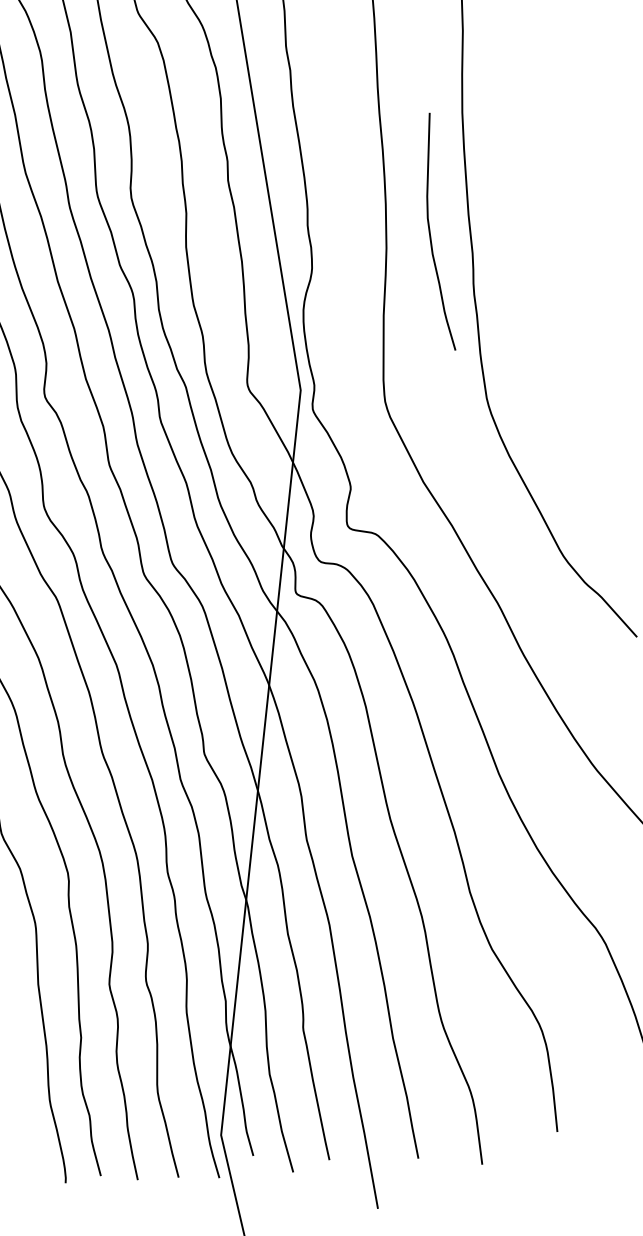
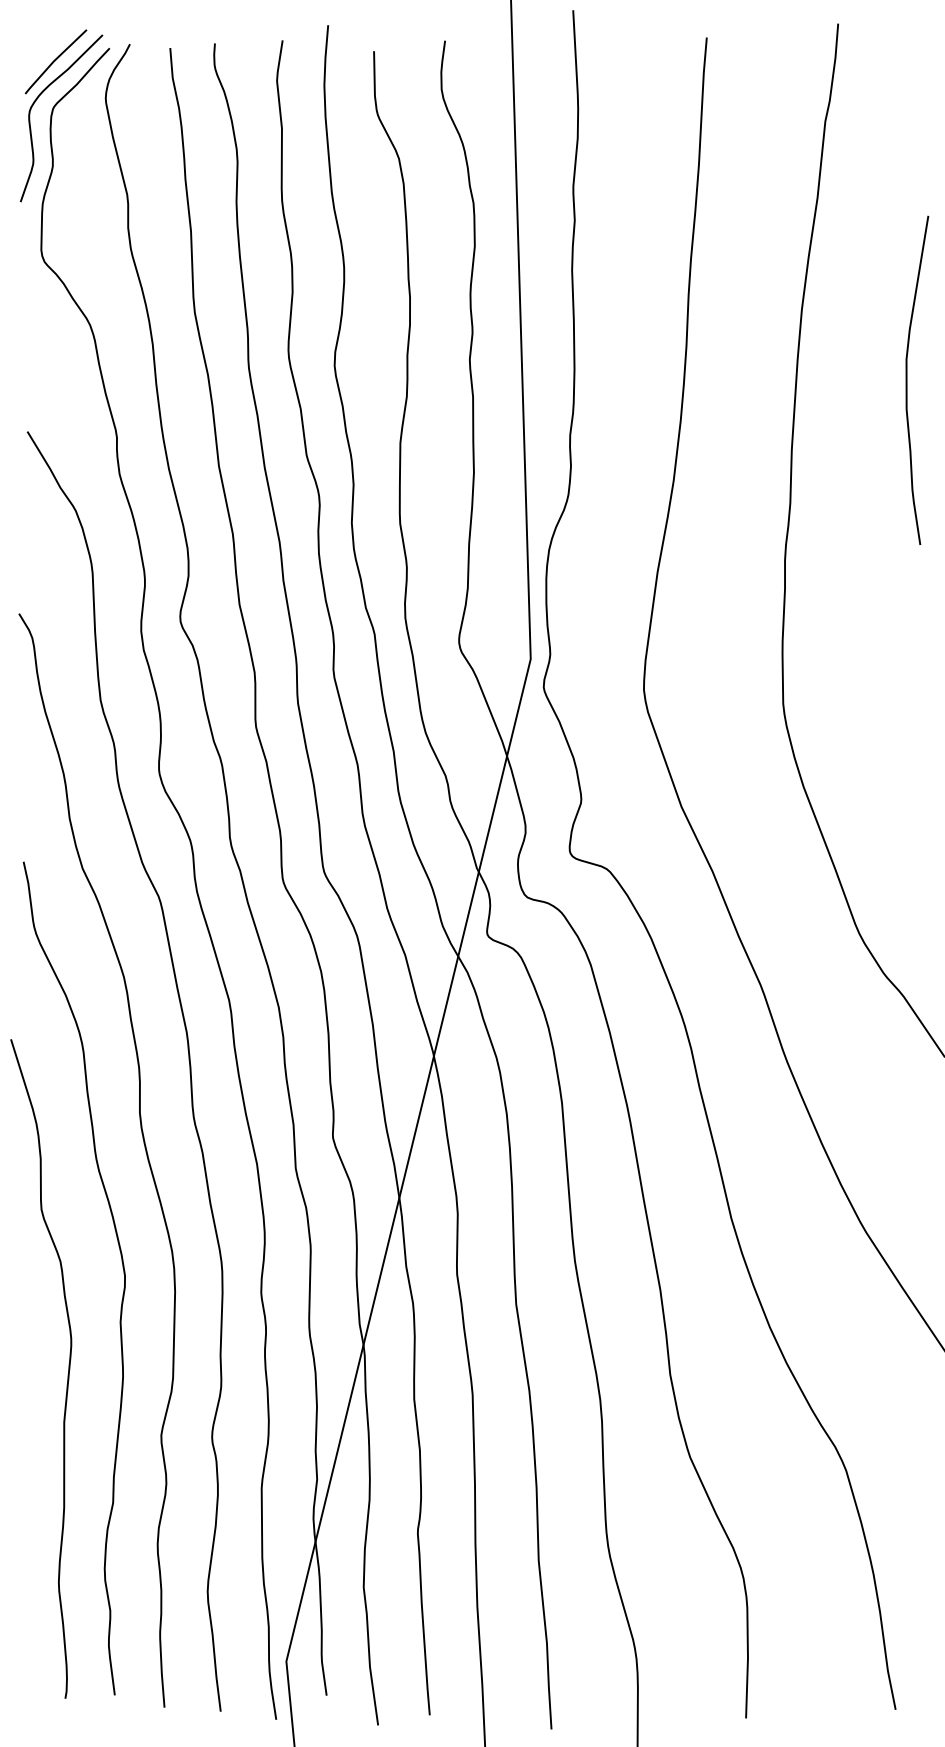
curve: (430, 232) -> (907, 379), moved

